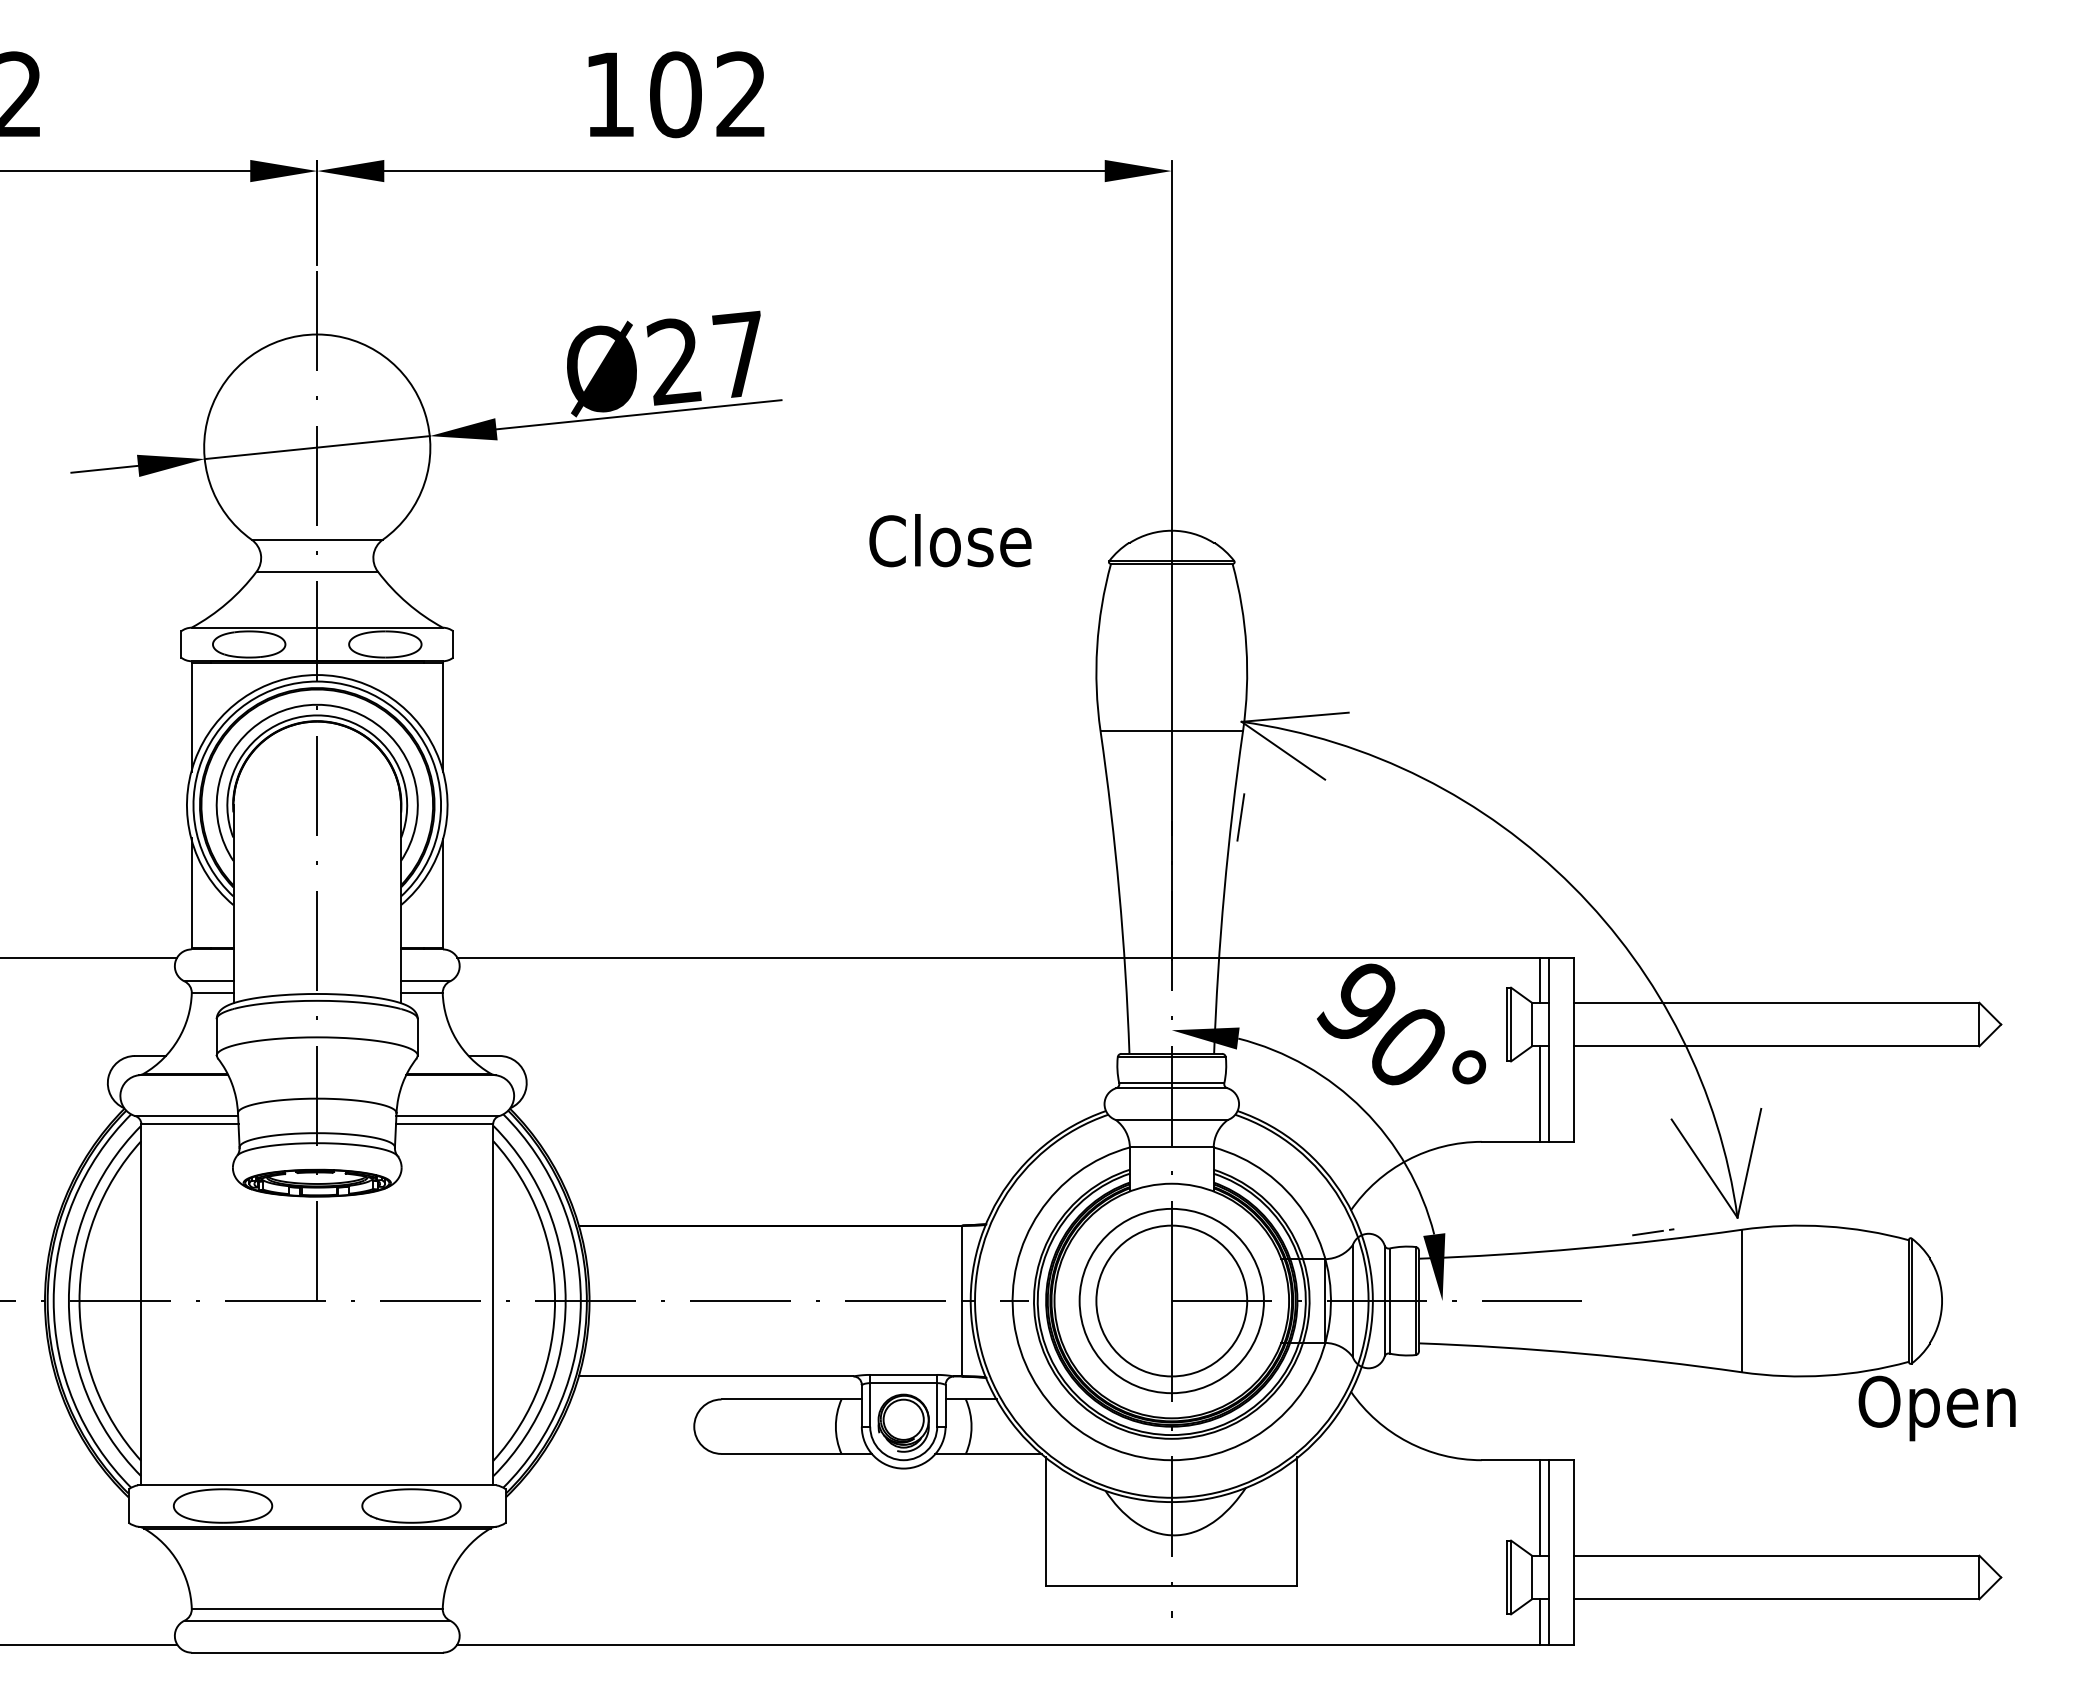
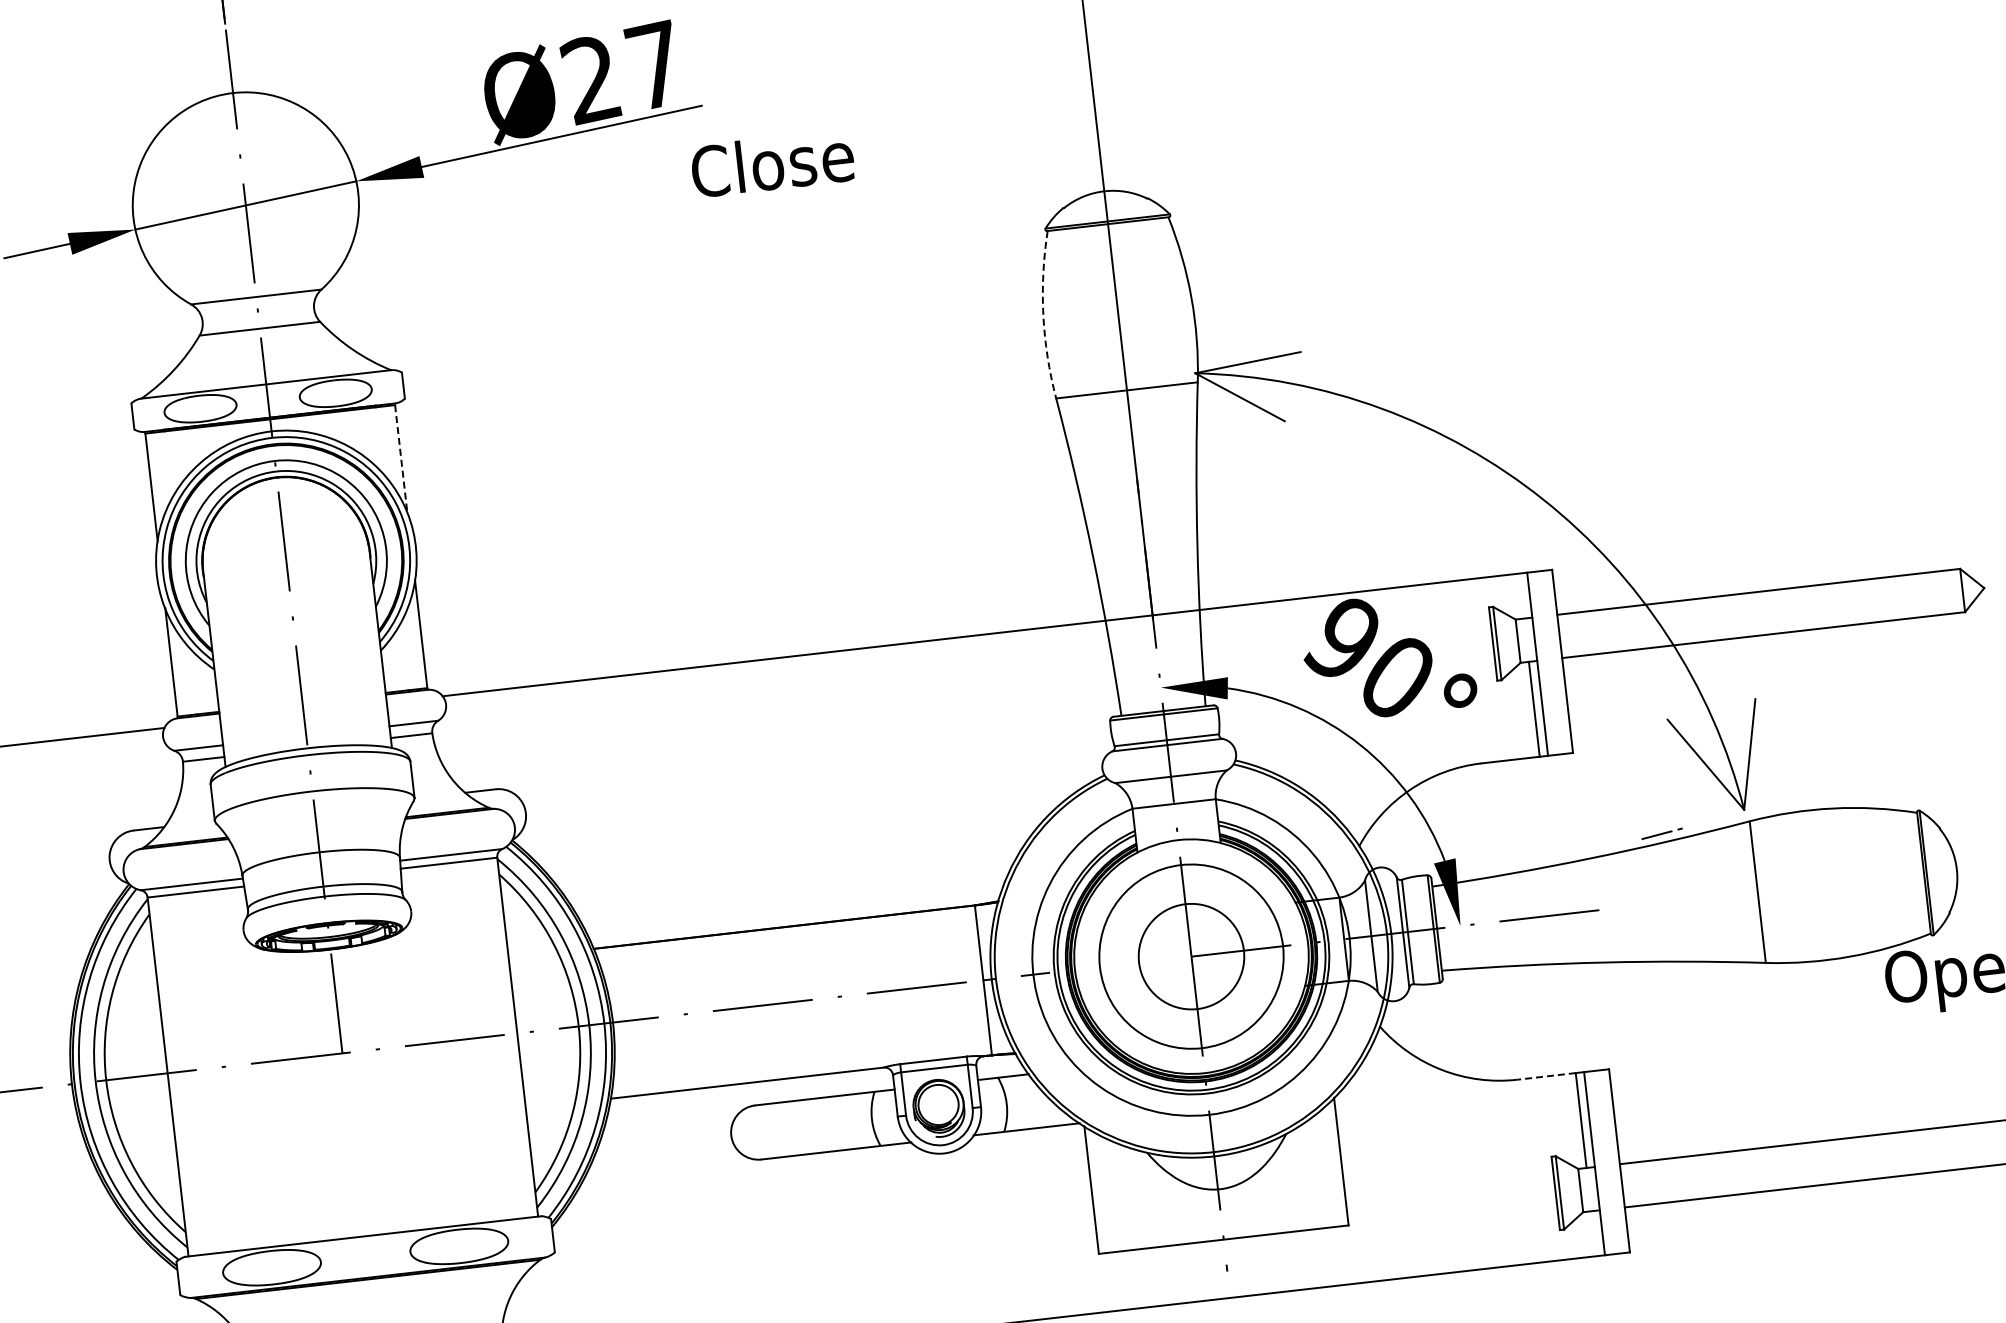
text: (950, 540) -> (772, 163), moved
arc: (1097, 646) -> (1043, 314), solid -> dashed
line: (442, 717) -> (400, 459), solid -> dashed
line: (1240, 817) -> (1205, 468), removed
line: (1540, 979) -> (1521, 595), removed
circle: (1171, 1300) -> (1191, 956), size x0.7
line: (1510, 1460) -> (1546, 1076), solid -> dashed
line: (1540, 1621) -> (1594, 1233), removed

